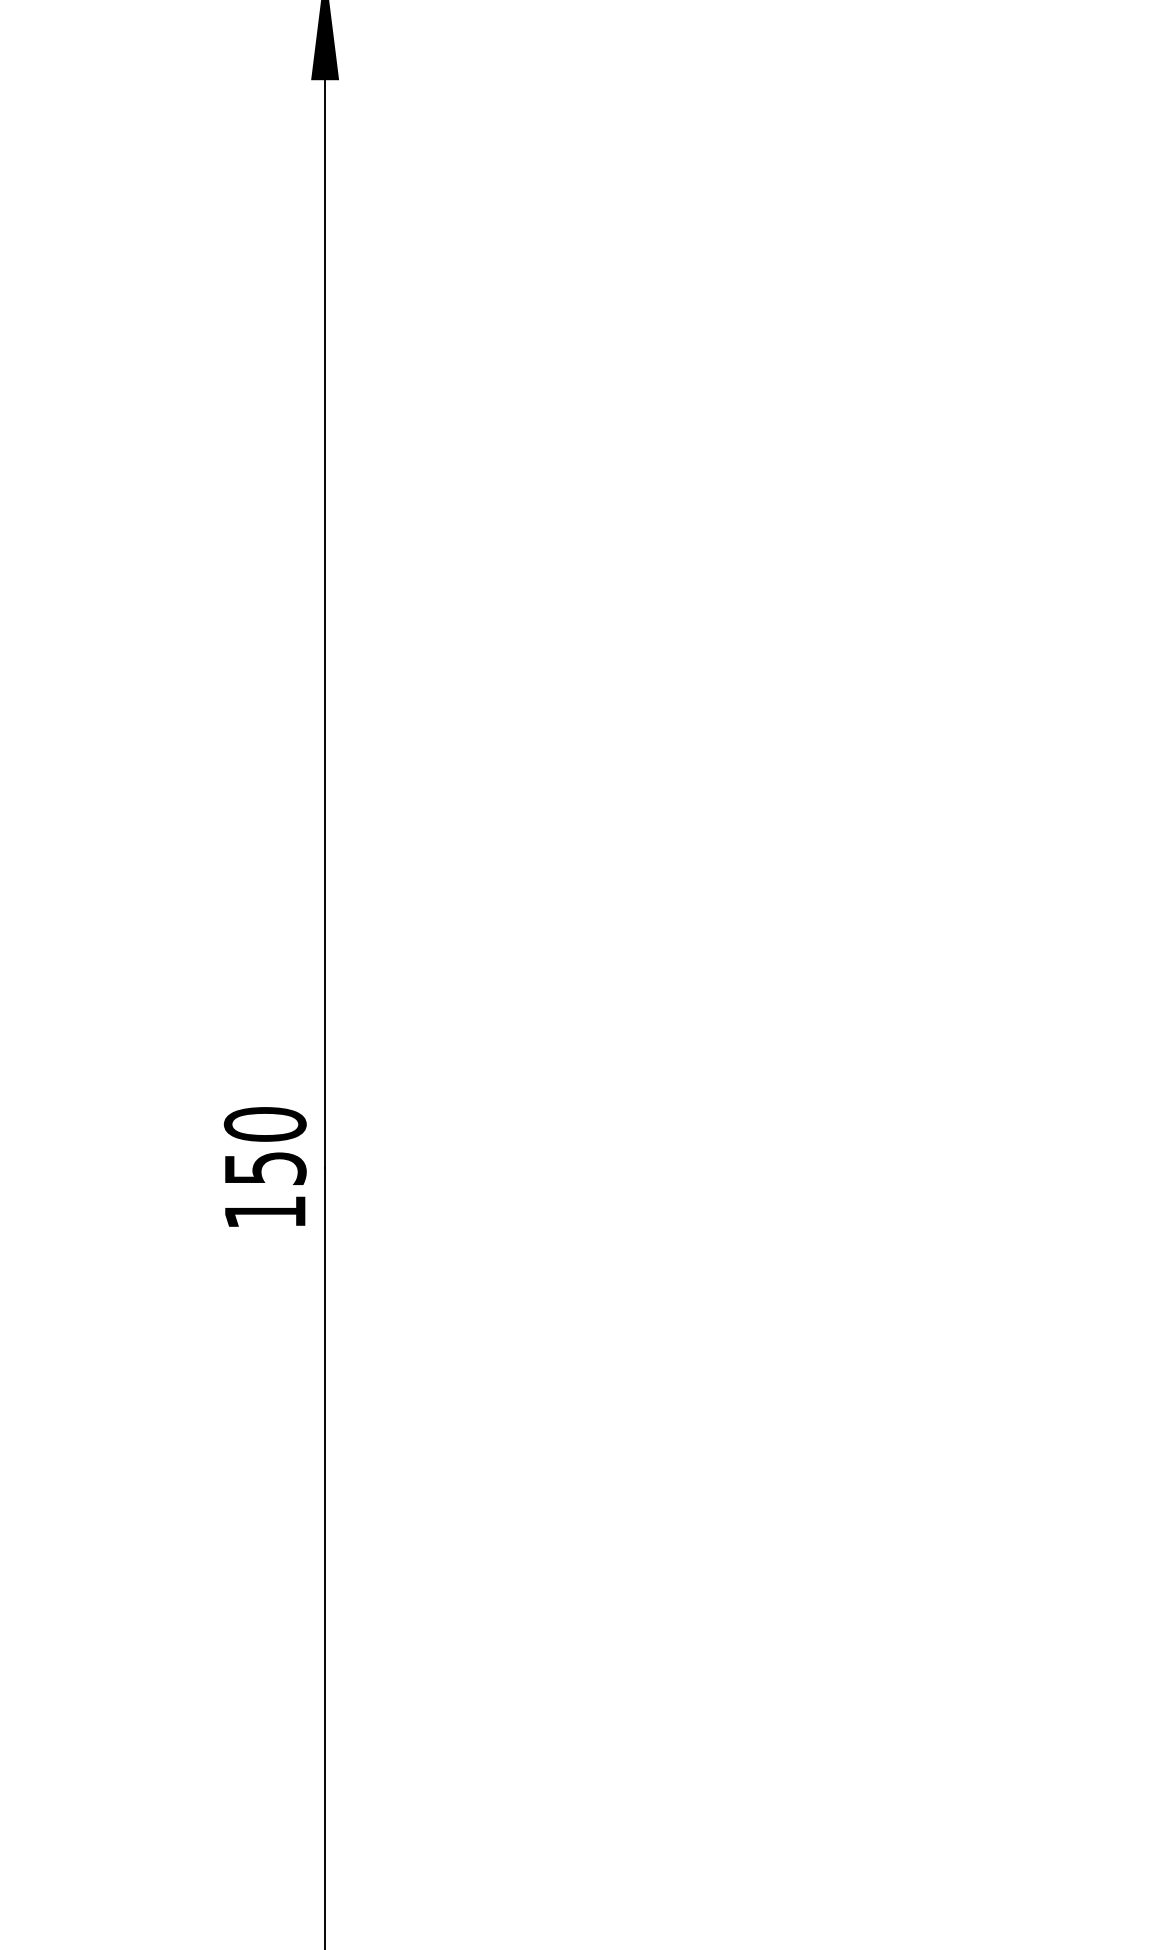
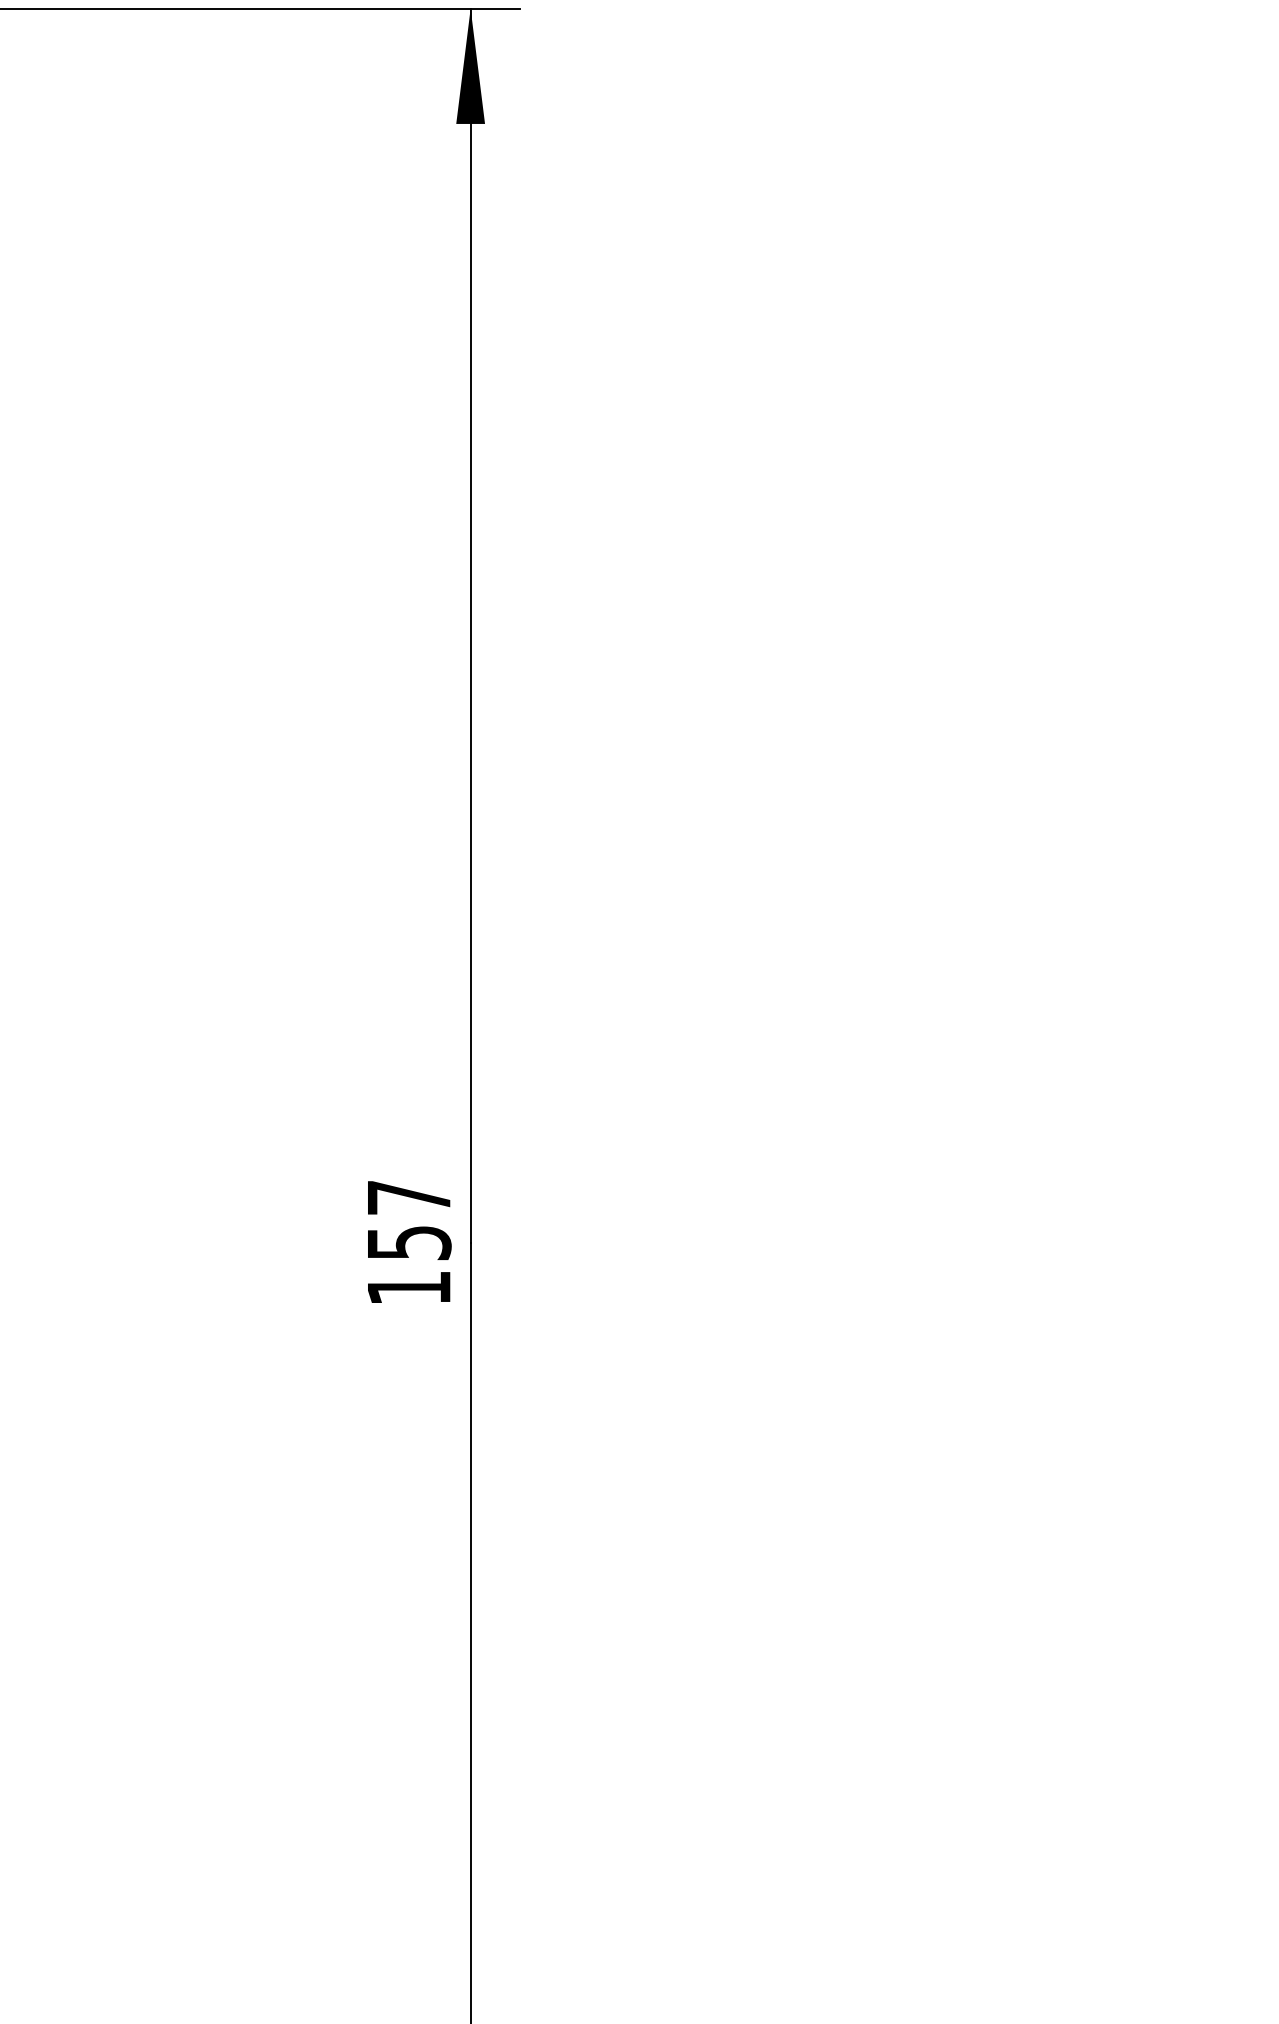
text: (264, 1124) -> (408, 1197), 150 -> 157

